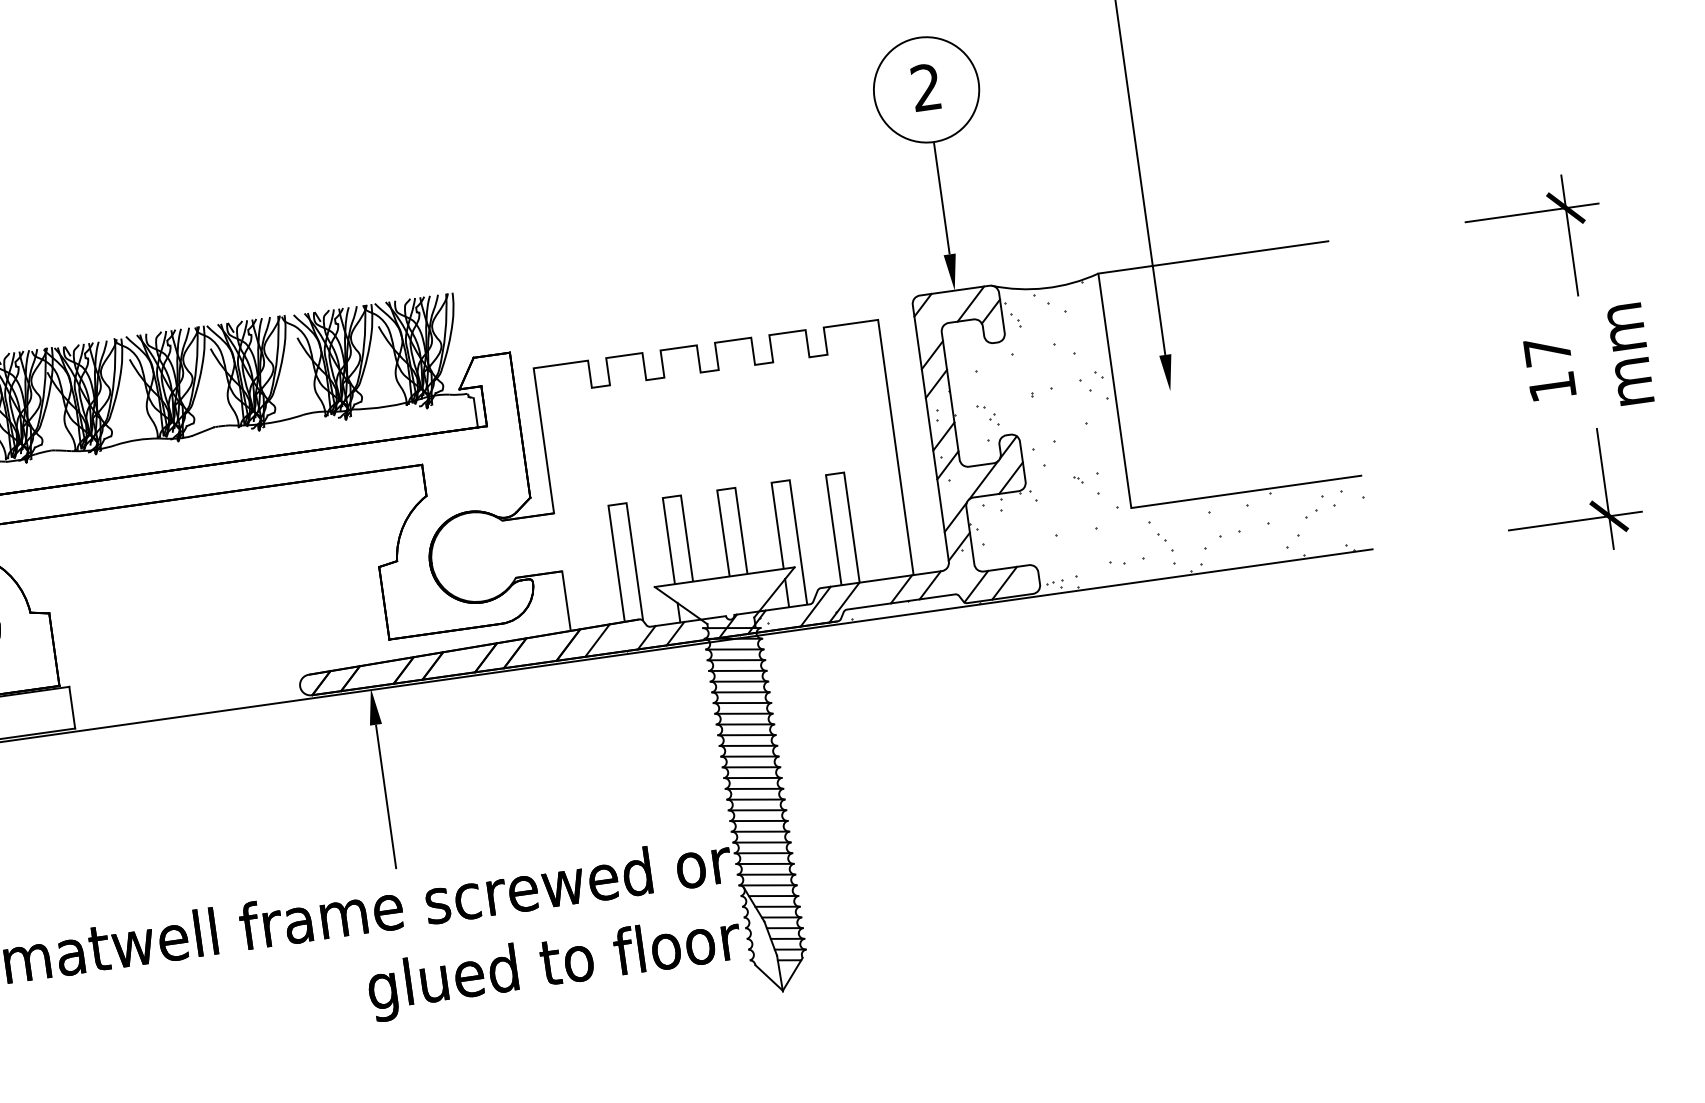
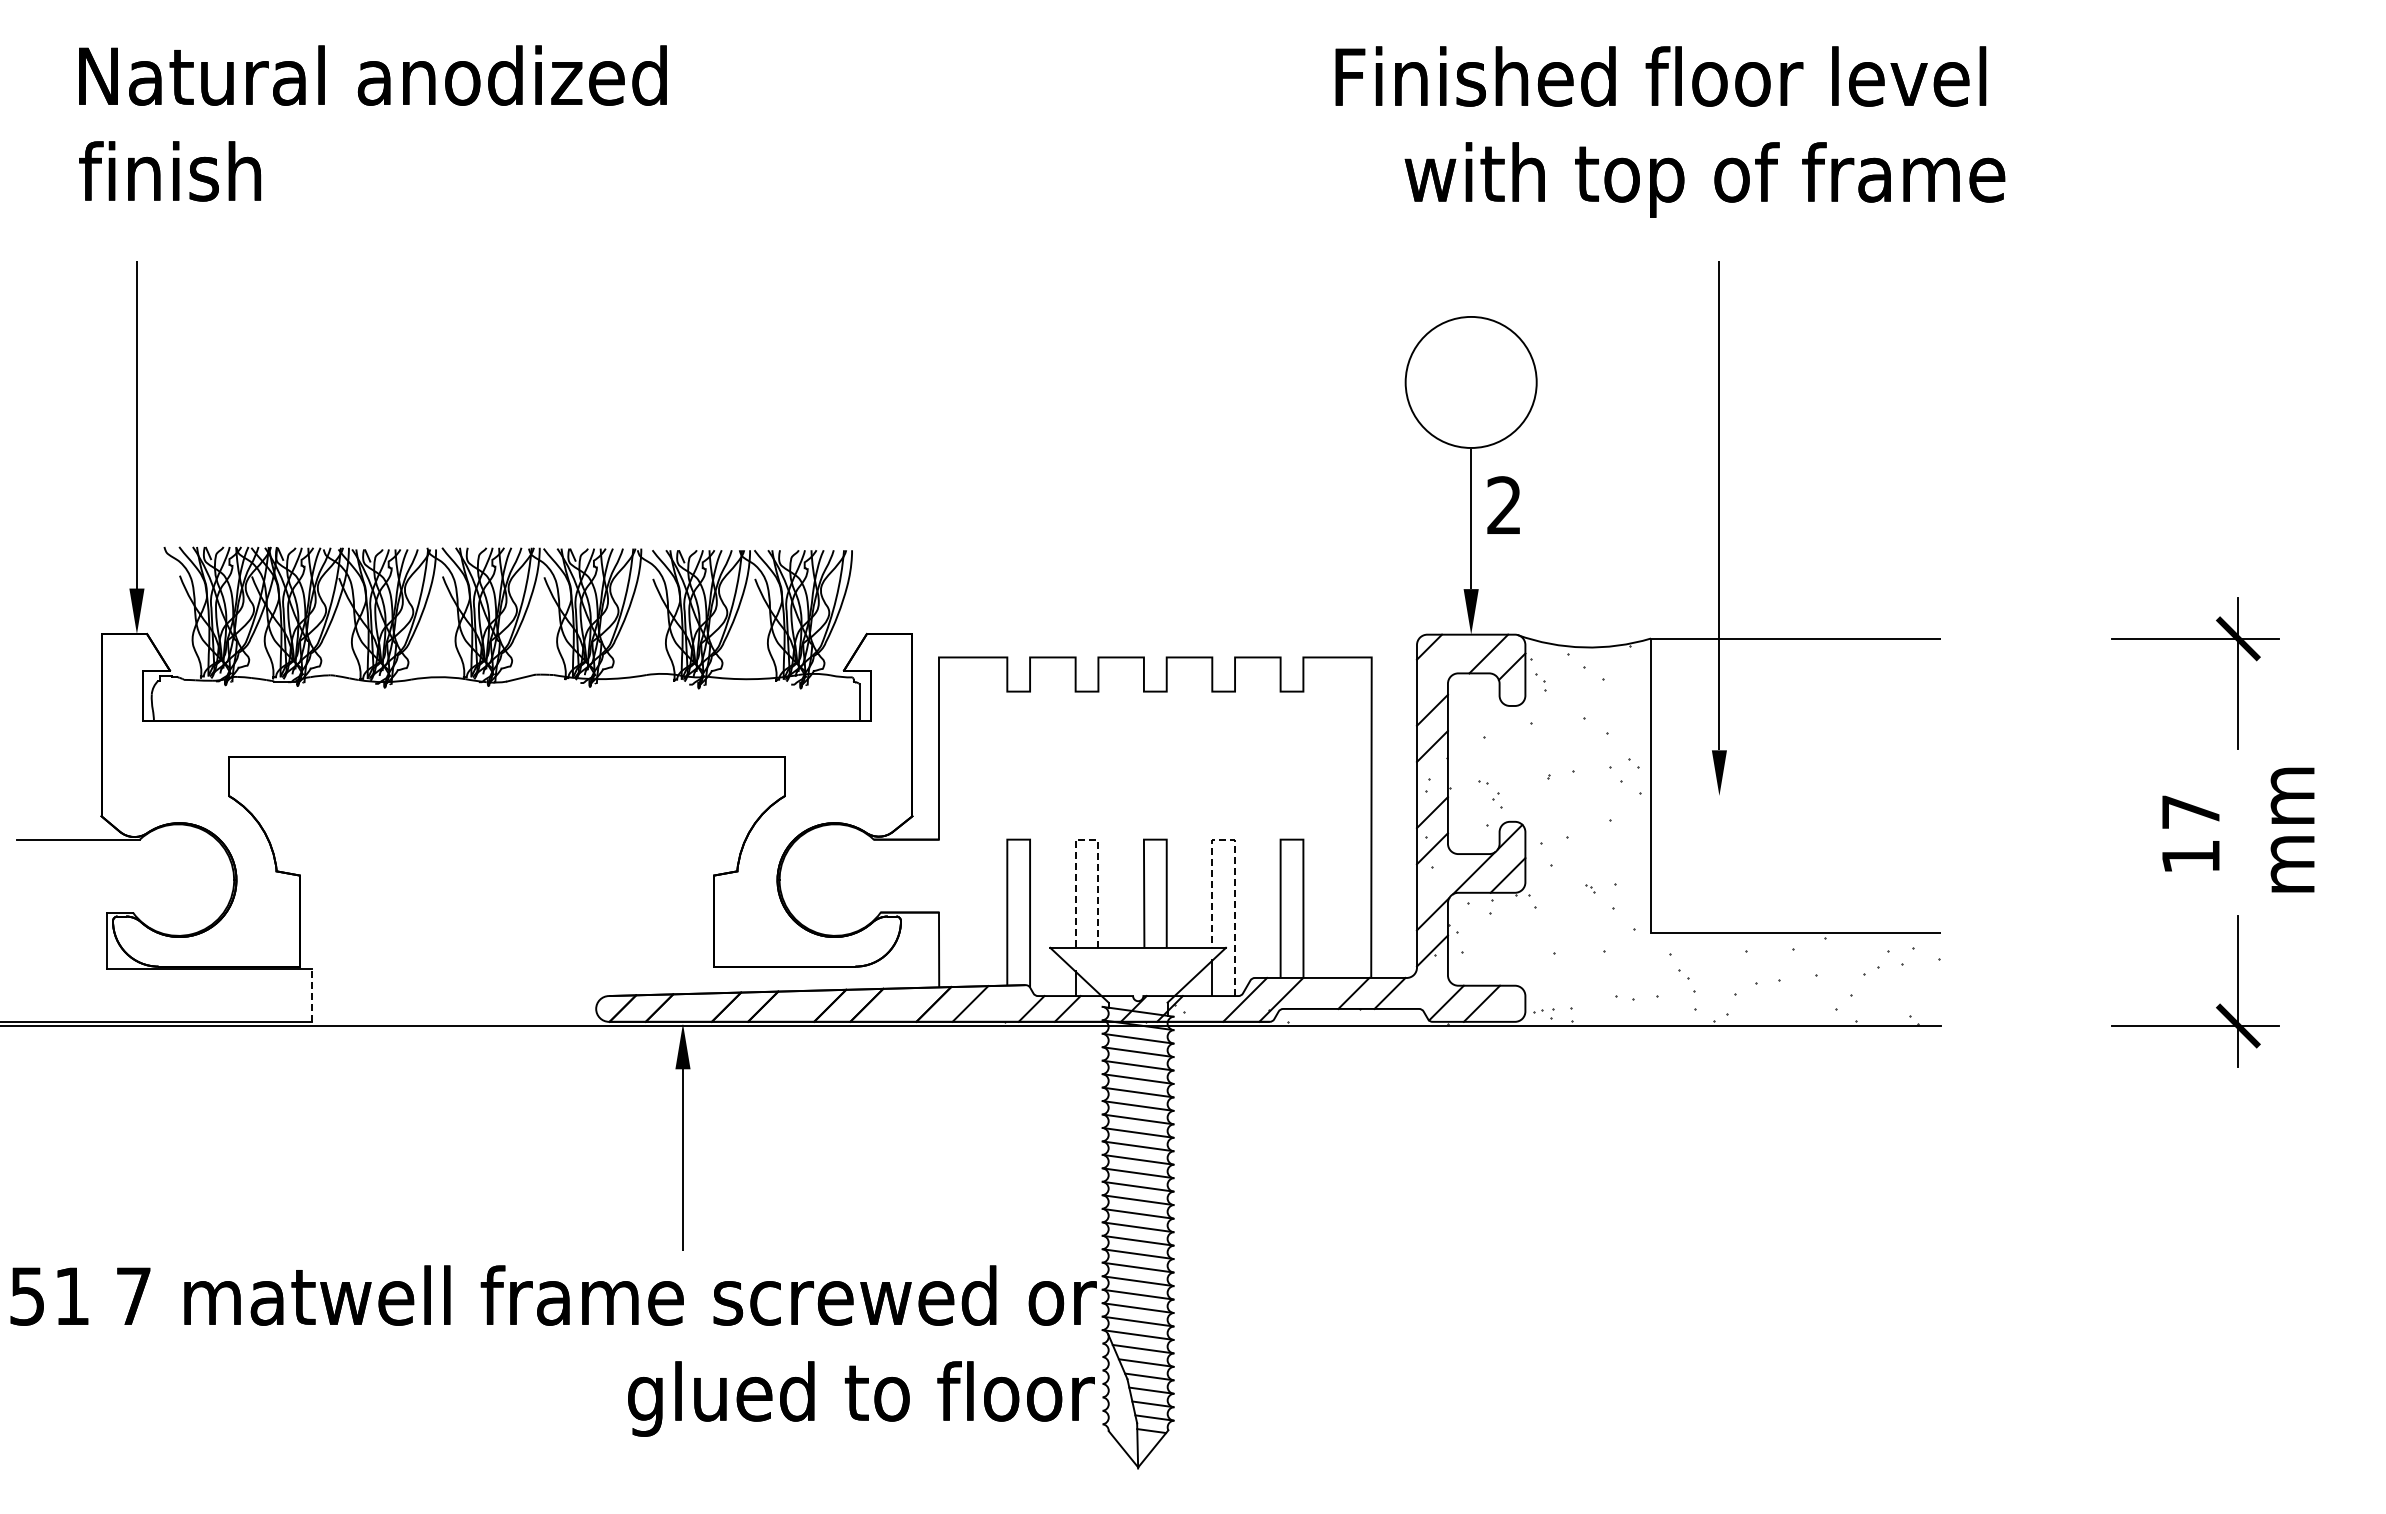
text: (925, 86) -> (1503, 504), moved
line: (791, 489) -> (1235, 851), solid -> dashed
line: (671, 496) -> (1086, 839), solid -> dashed
line: (72, 707) -> (311, 995), solid -> dashed

